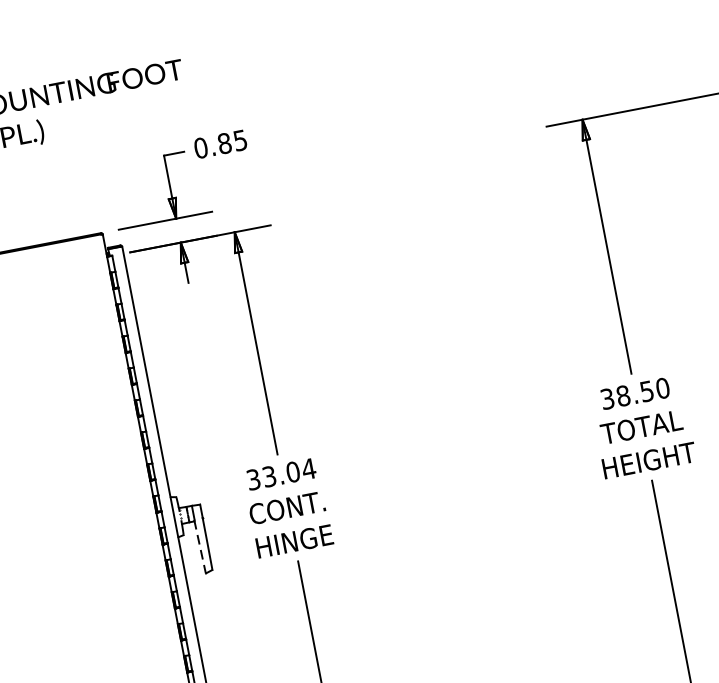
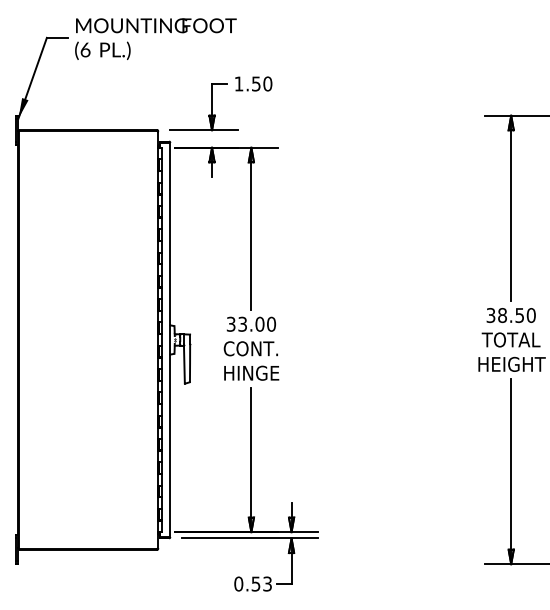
text: (220, 143) -> (253, 83), 0.85 -> 1.50
text: (308, 467) -> (271, 323), 33.04 -> 33.00
line: (200, 547) -> (184, 364), dashed -> solid

